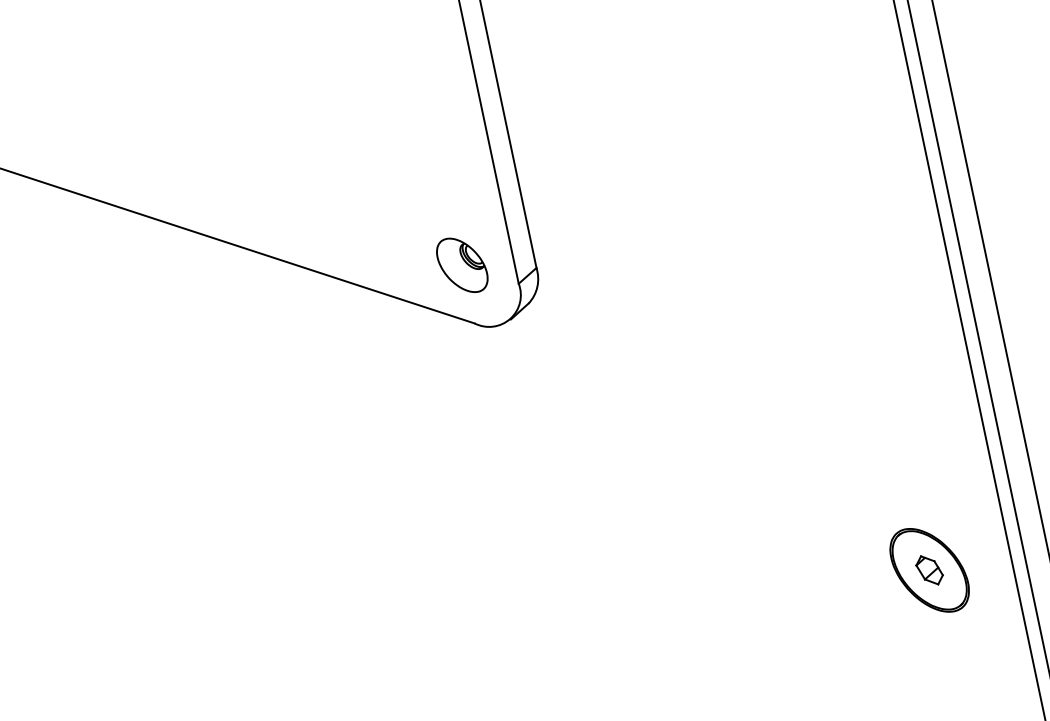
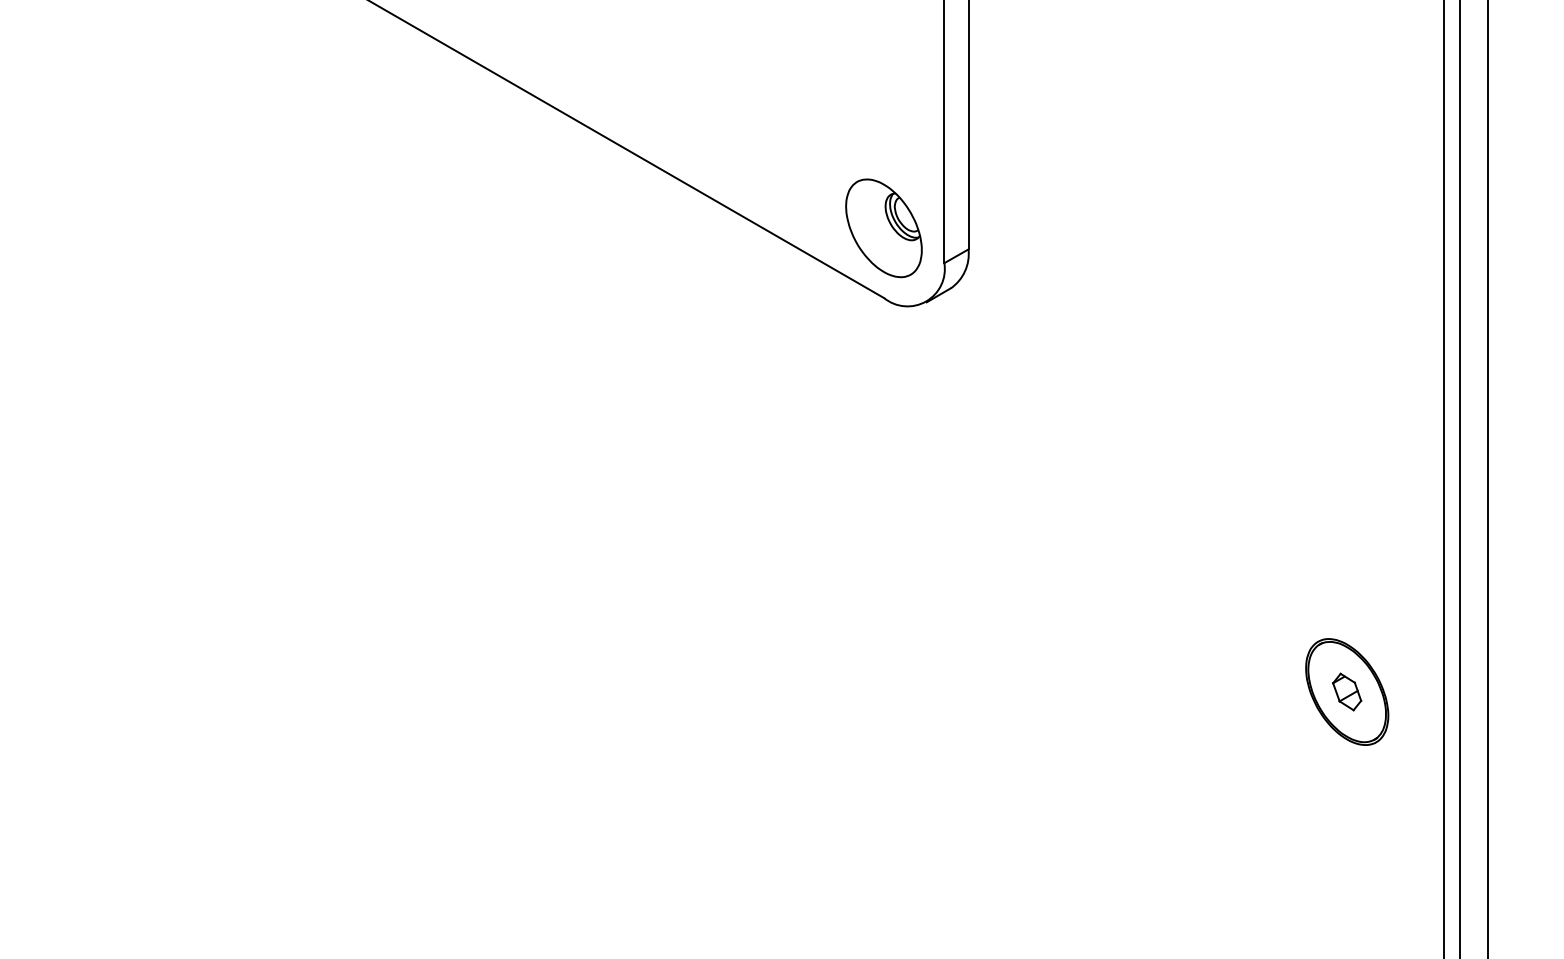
part: (461, 265) -> (883, 228), size x1.43

